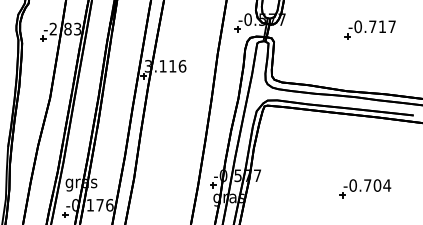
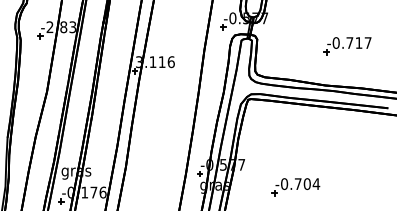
part: (370, 30) -> (347, 46), moved
part: (365, 189) -> (296, 187), moved

